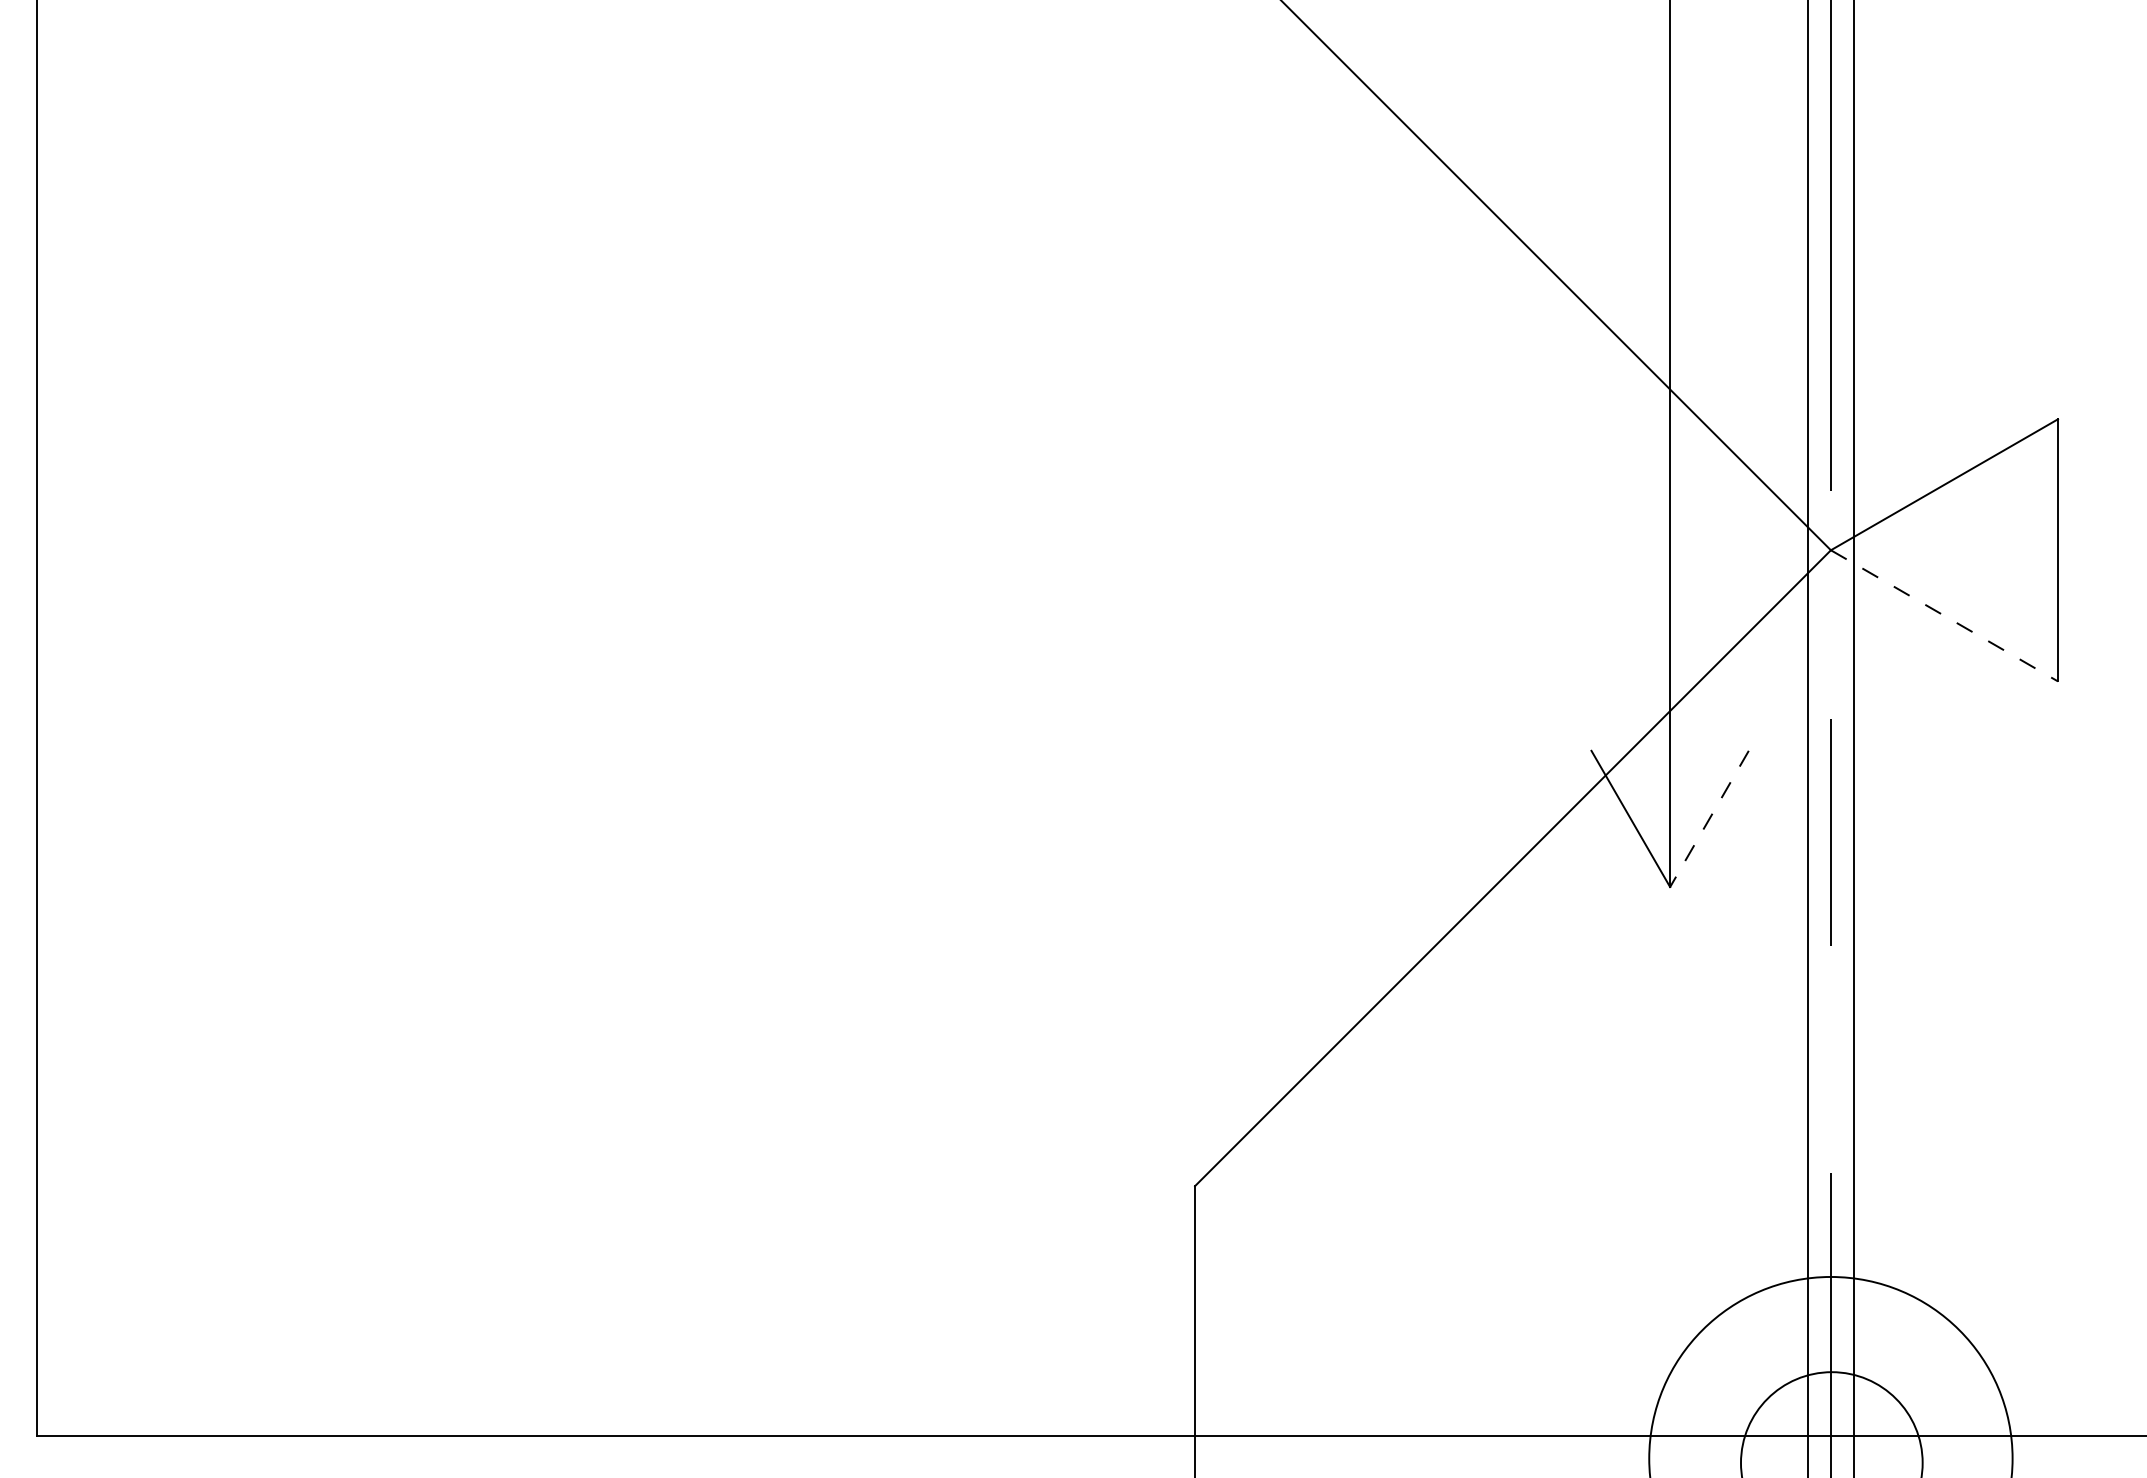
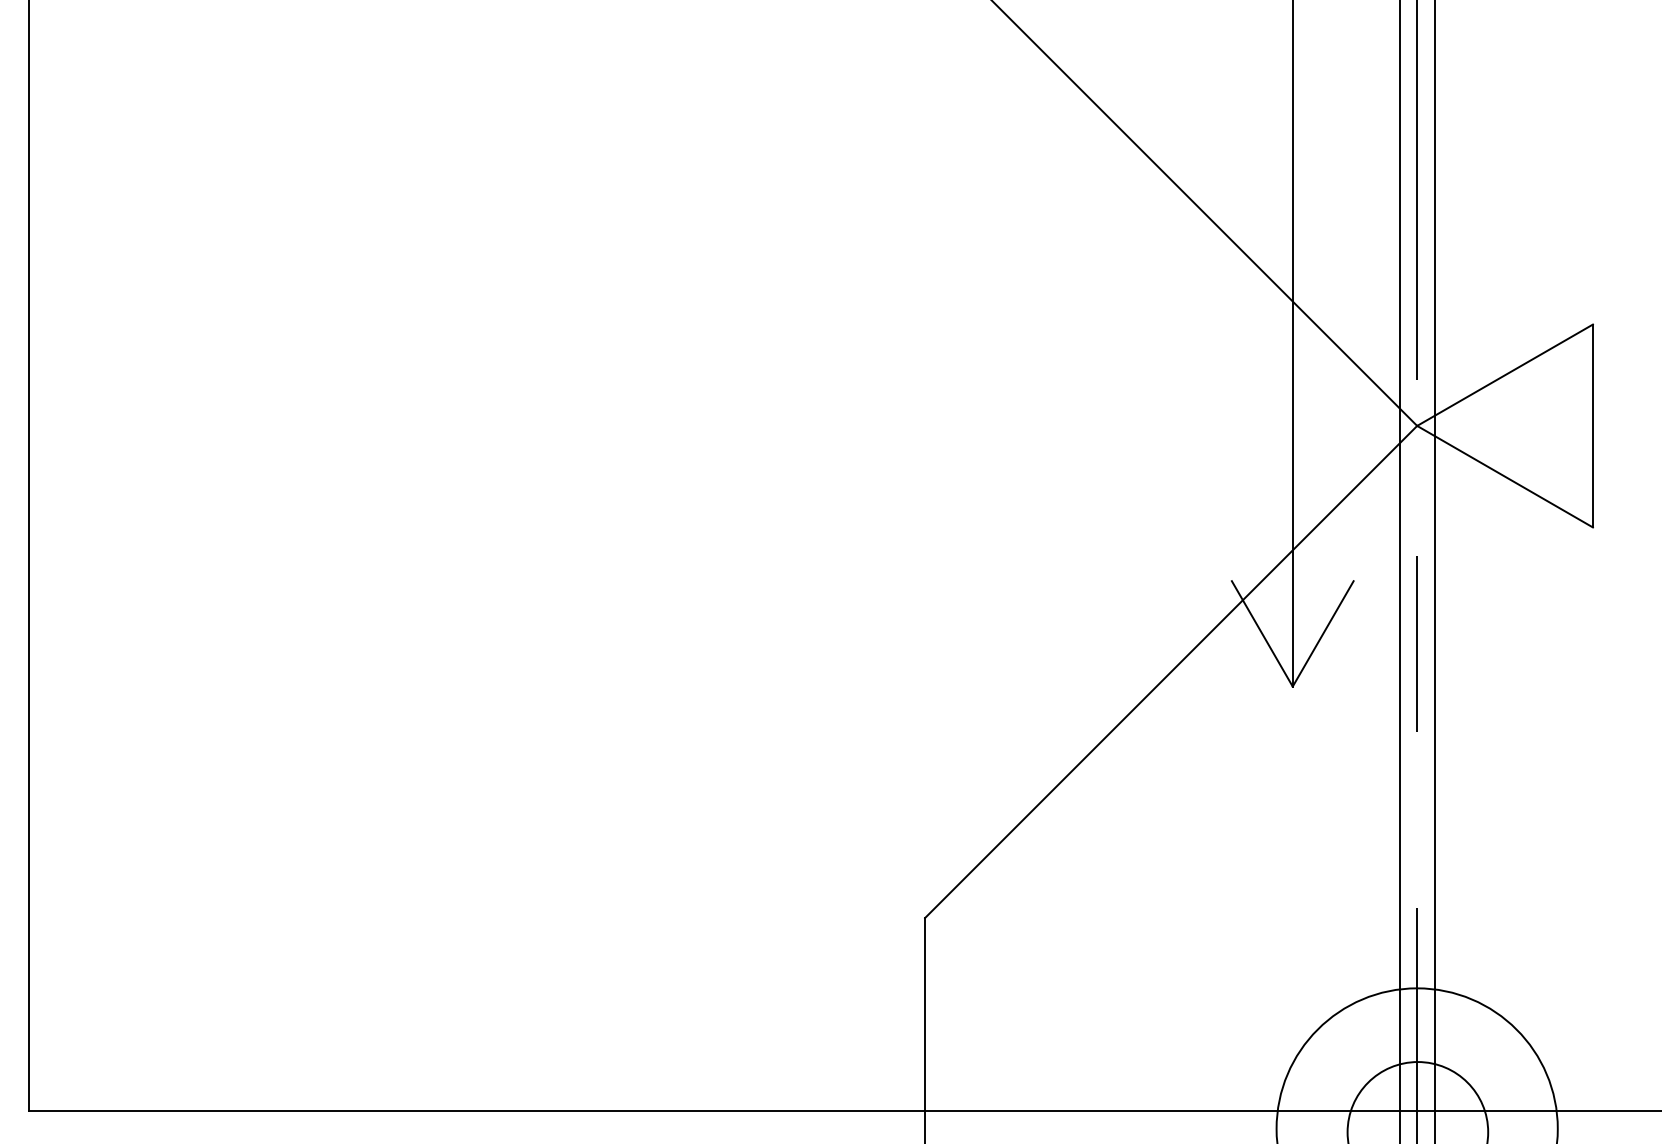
line: (1945, 615) -> (1505, 476), dashed -> solid
line: (1709, 818) -> (1323, 633), dashed -> solid

